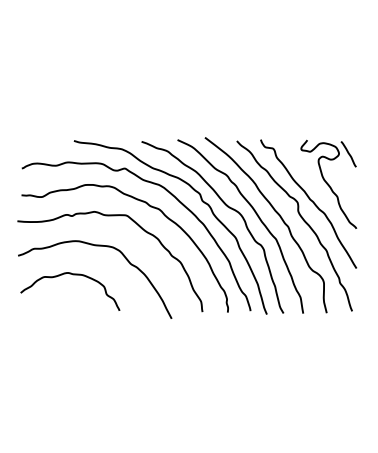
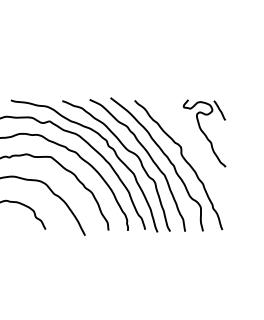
curve: (309, 200) -> (189, 145), removed

